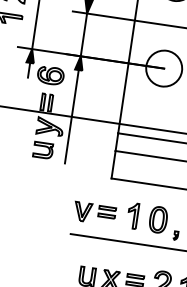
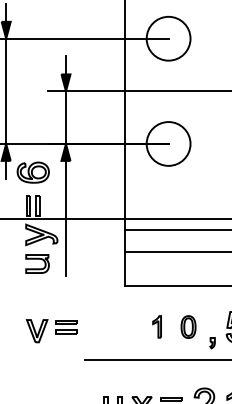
part: (94, 214) -> (51, 331), moved
part: (132, 215) -> (156, 326), size x0.7
part: (158, 219) -> (188, 326), size x0.7

